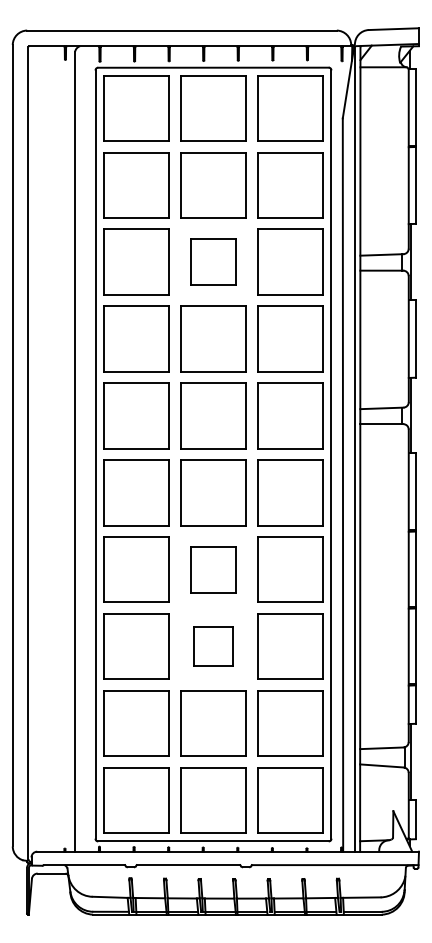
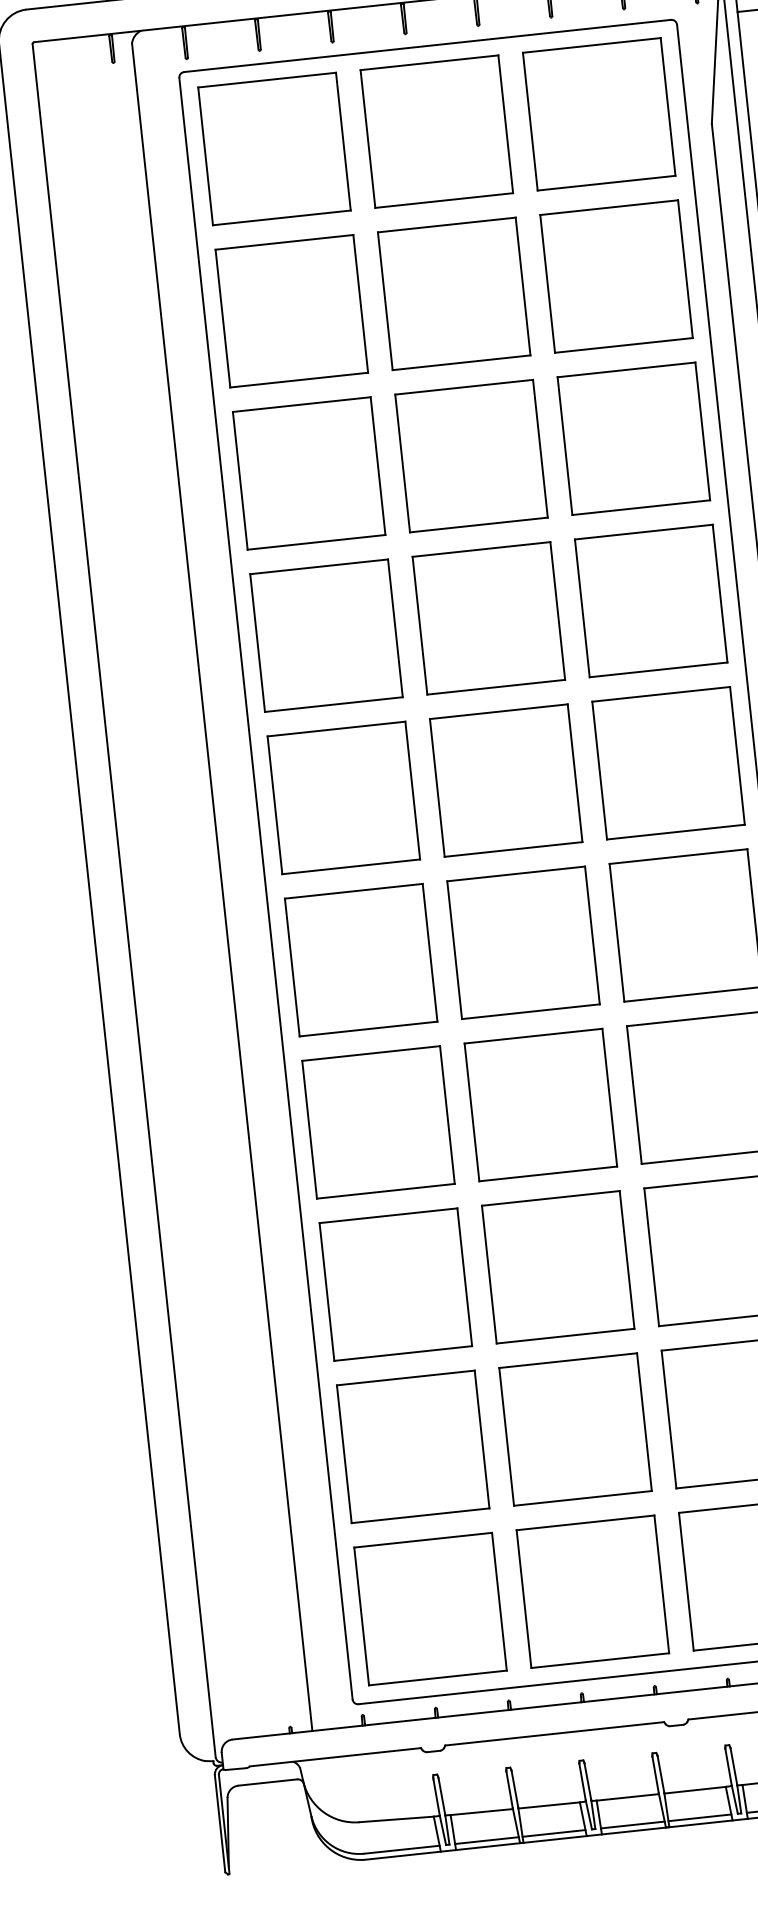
part: (213, 261) -> (471, 454), size x1.43
part: (213, 569) -> (540, 1104), size x1.43
part: (213, 646) -> (558, 1266), size x1.67

